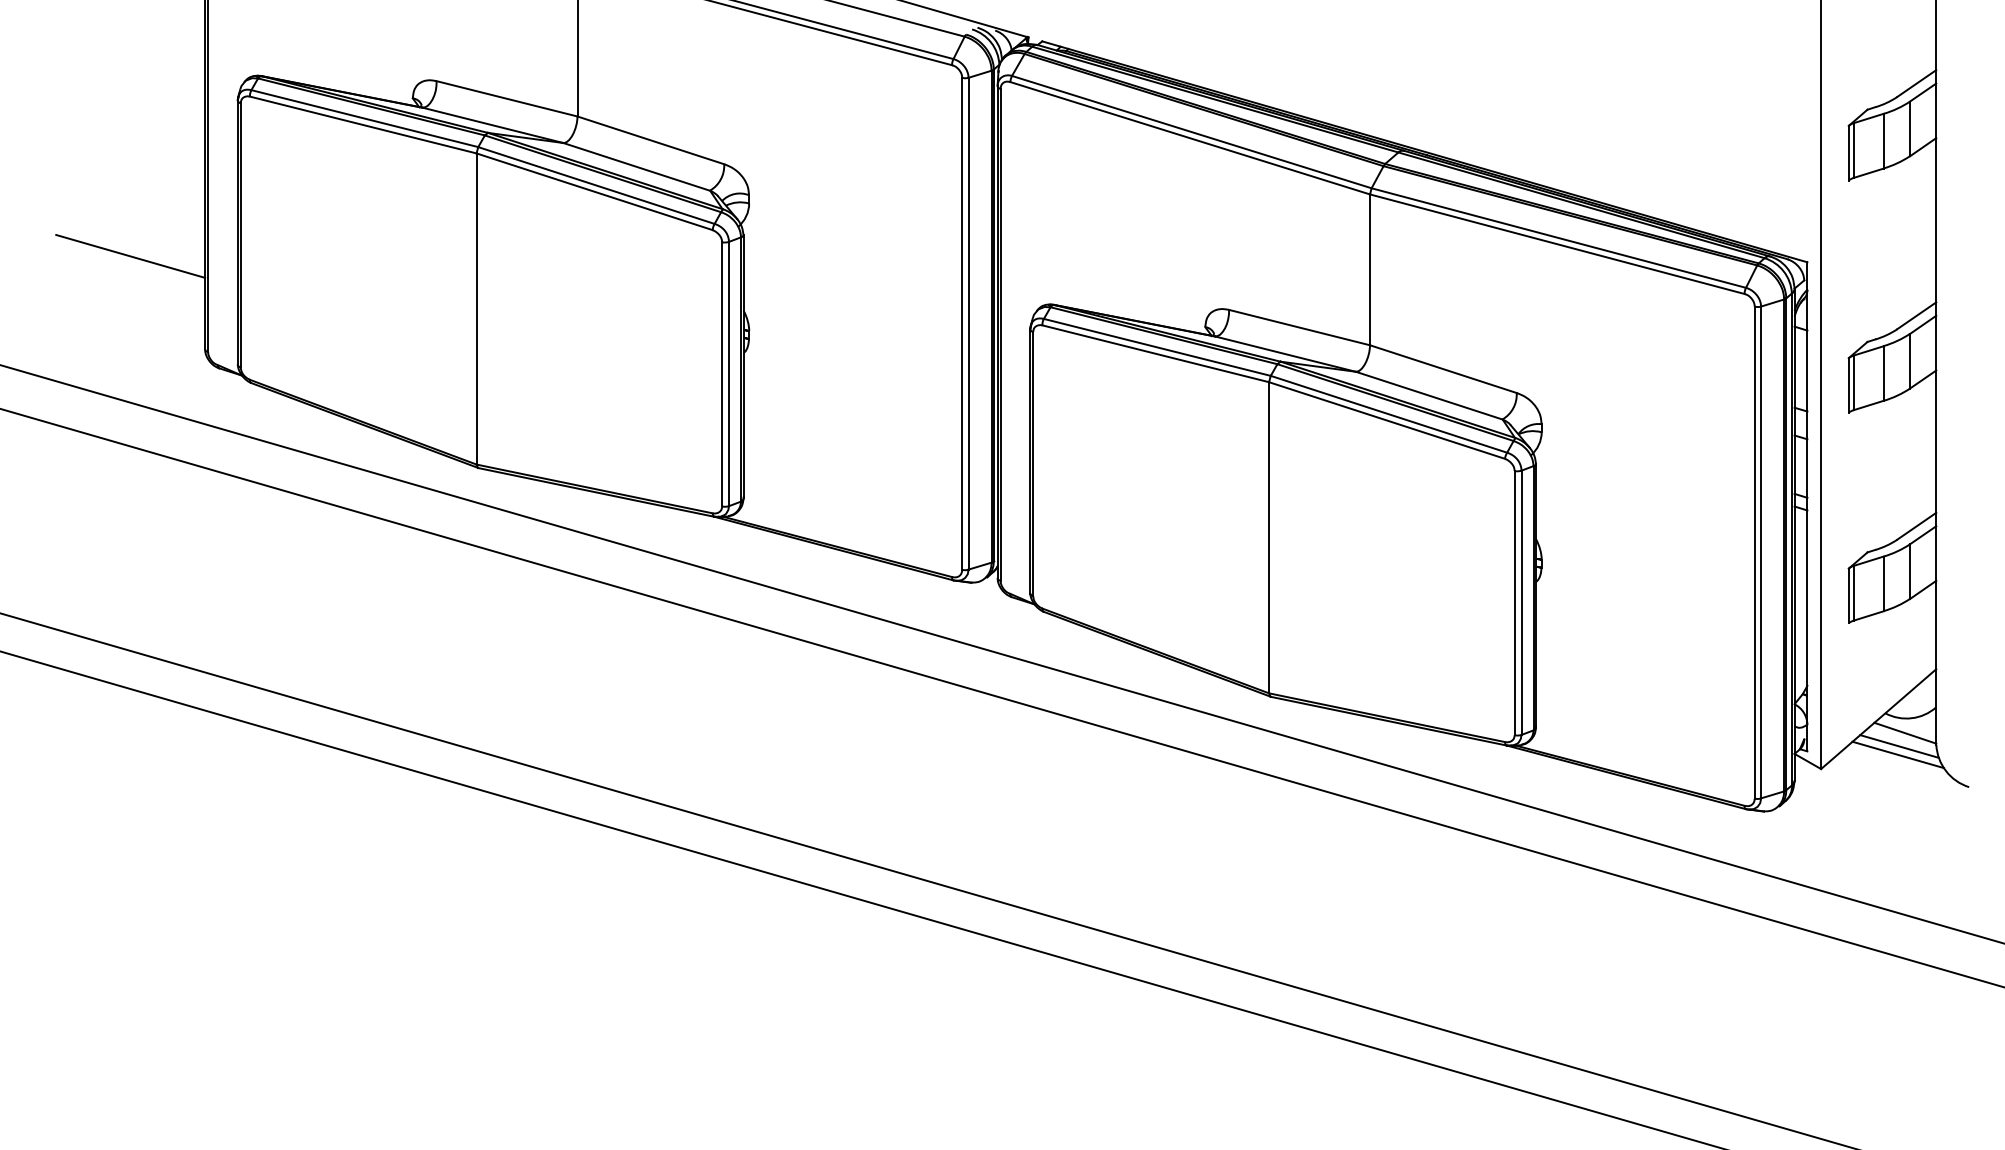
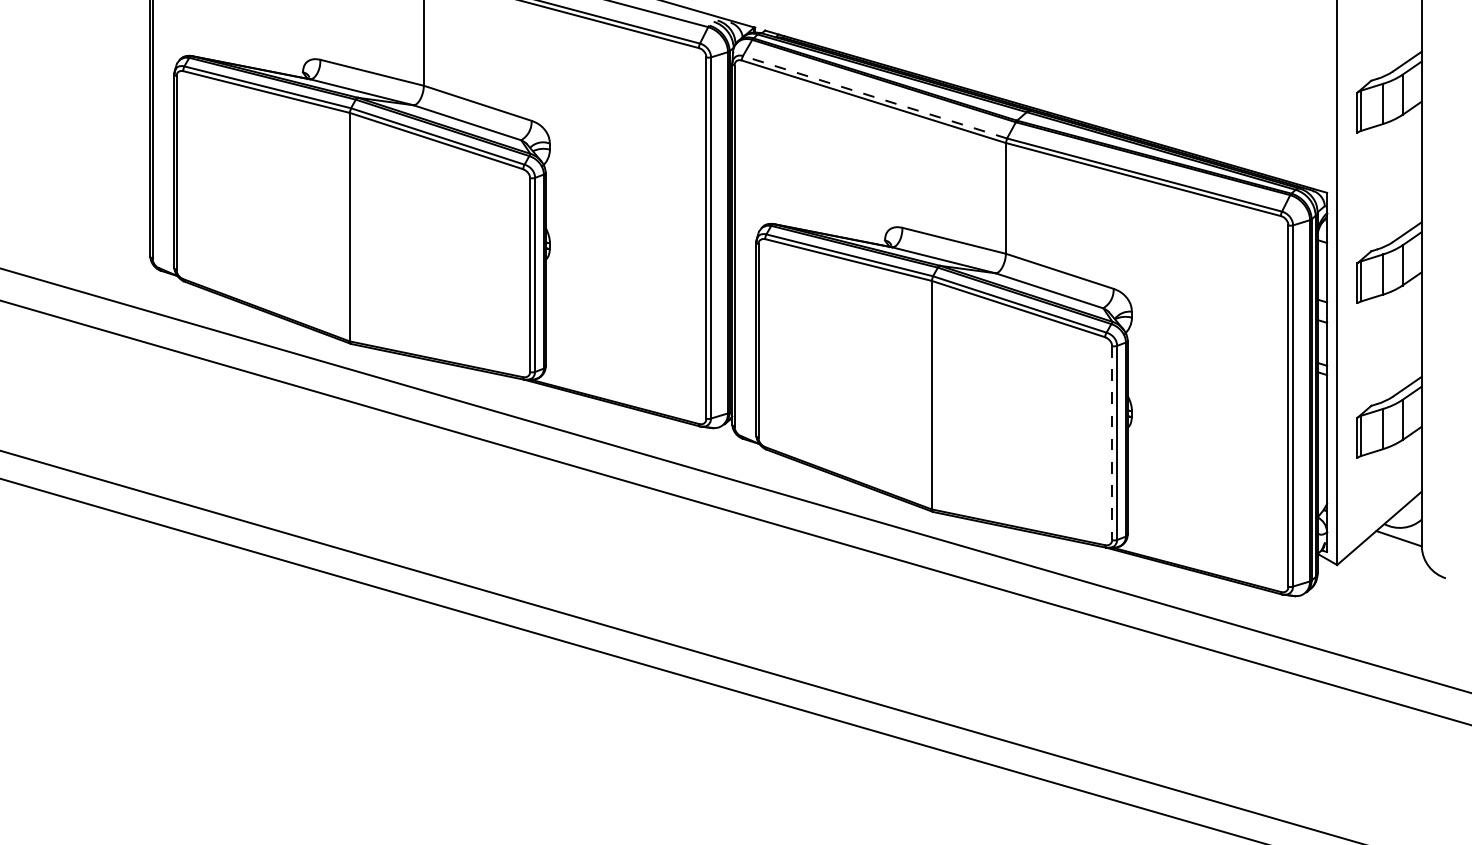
line: (1191, 131) -> (874, 96), solid -> dashed
line: (130, 255) -> (95, 187), removed
line: (1514, 603) -> (1112, 443), solid -> dashed
line: (1899, 746) -> (1394, 548), removed
line: (1898, 754) -> (1394, 554), removed

